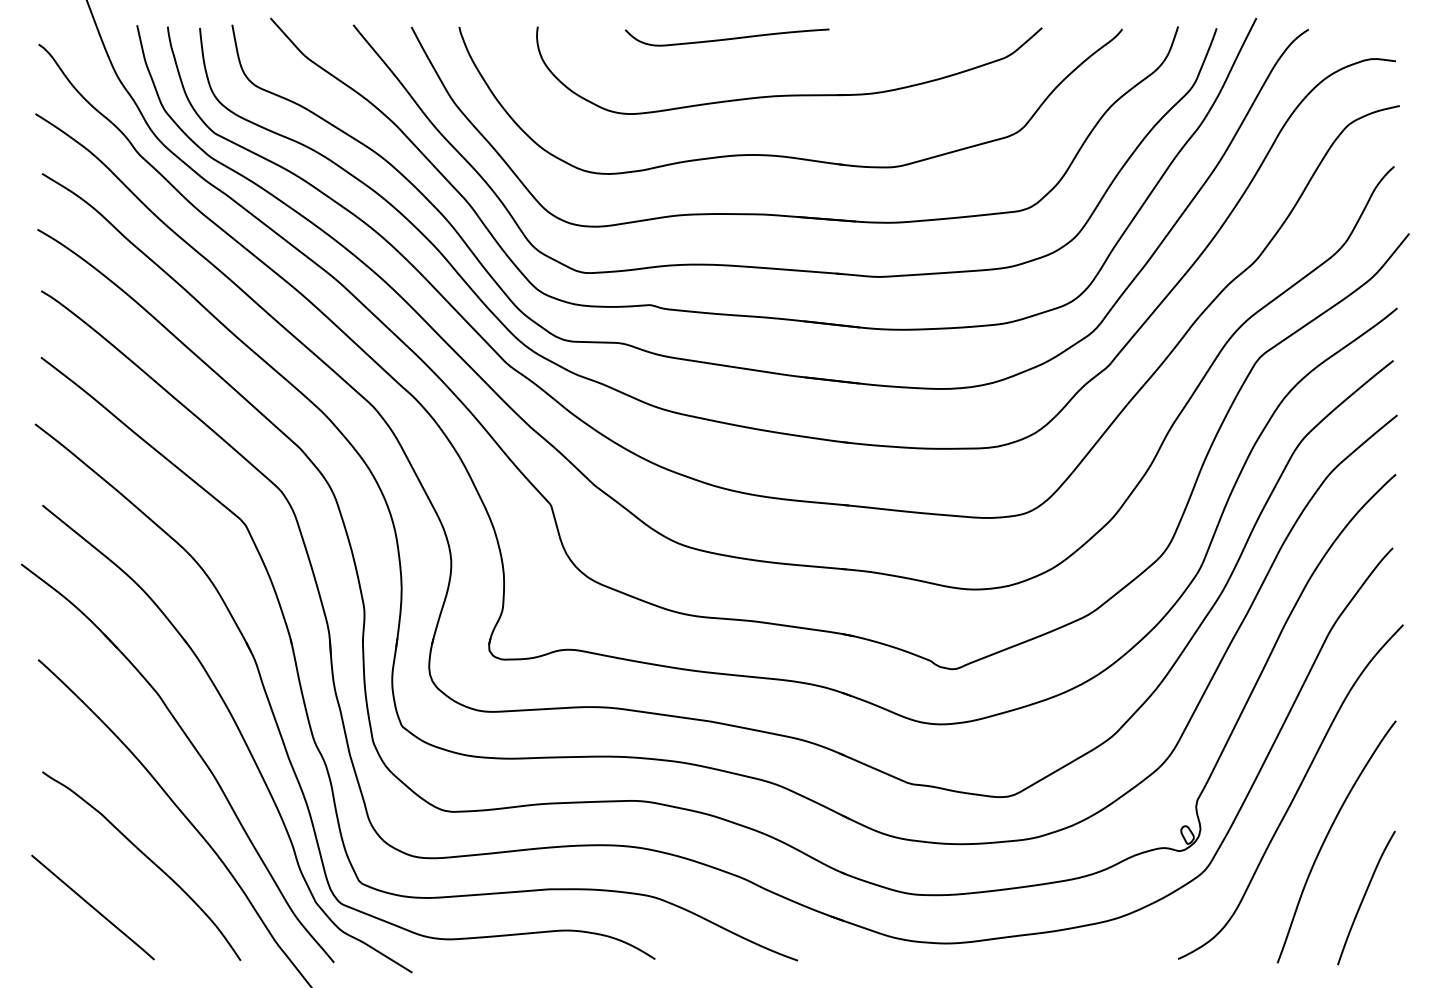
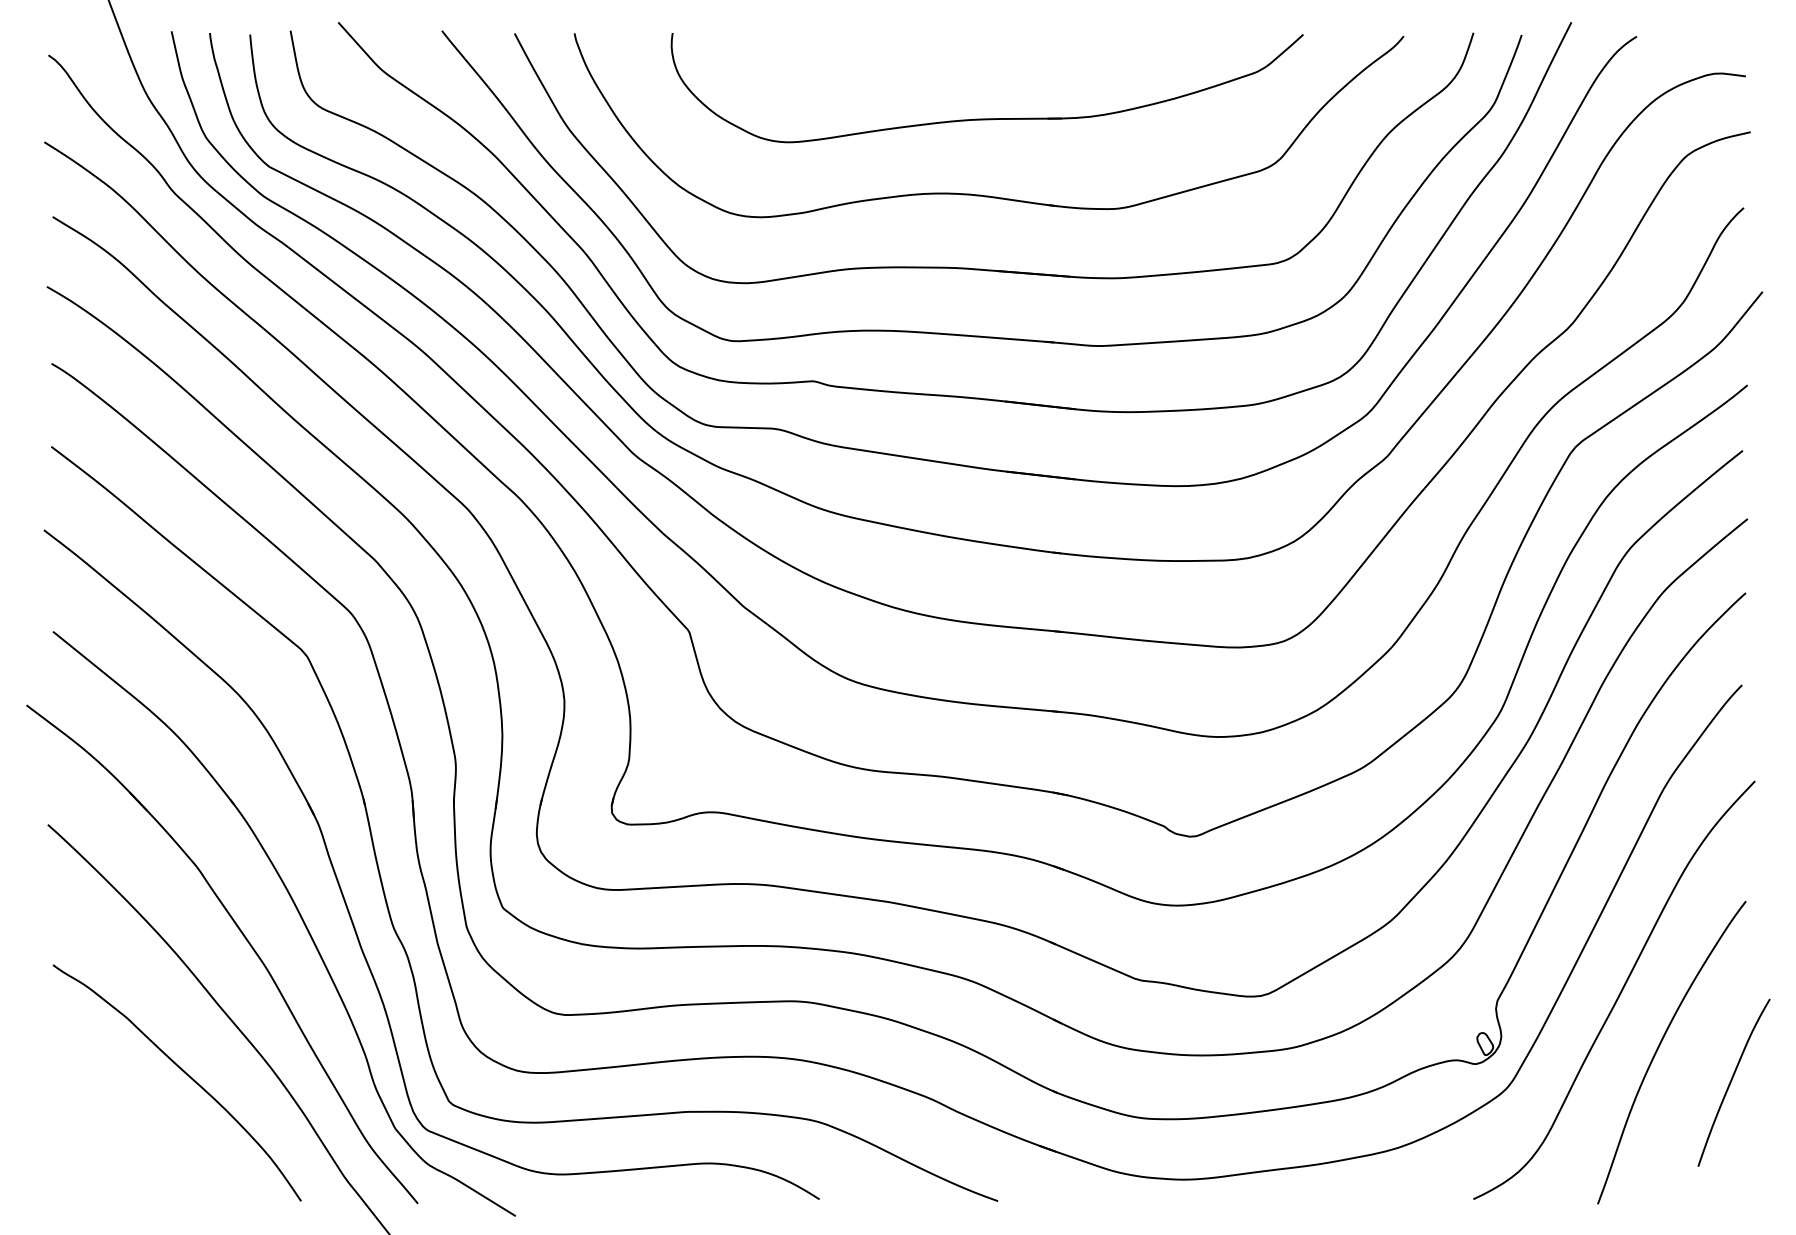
curve: (727, 39) -> (909, 48), removed
curve: (1364, 897) -> (1731, 1082), moved
line: (93, 907) -> (116, 1134), removed

